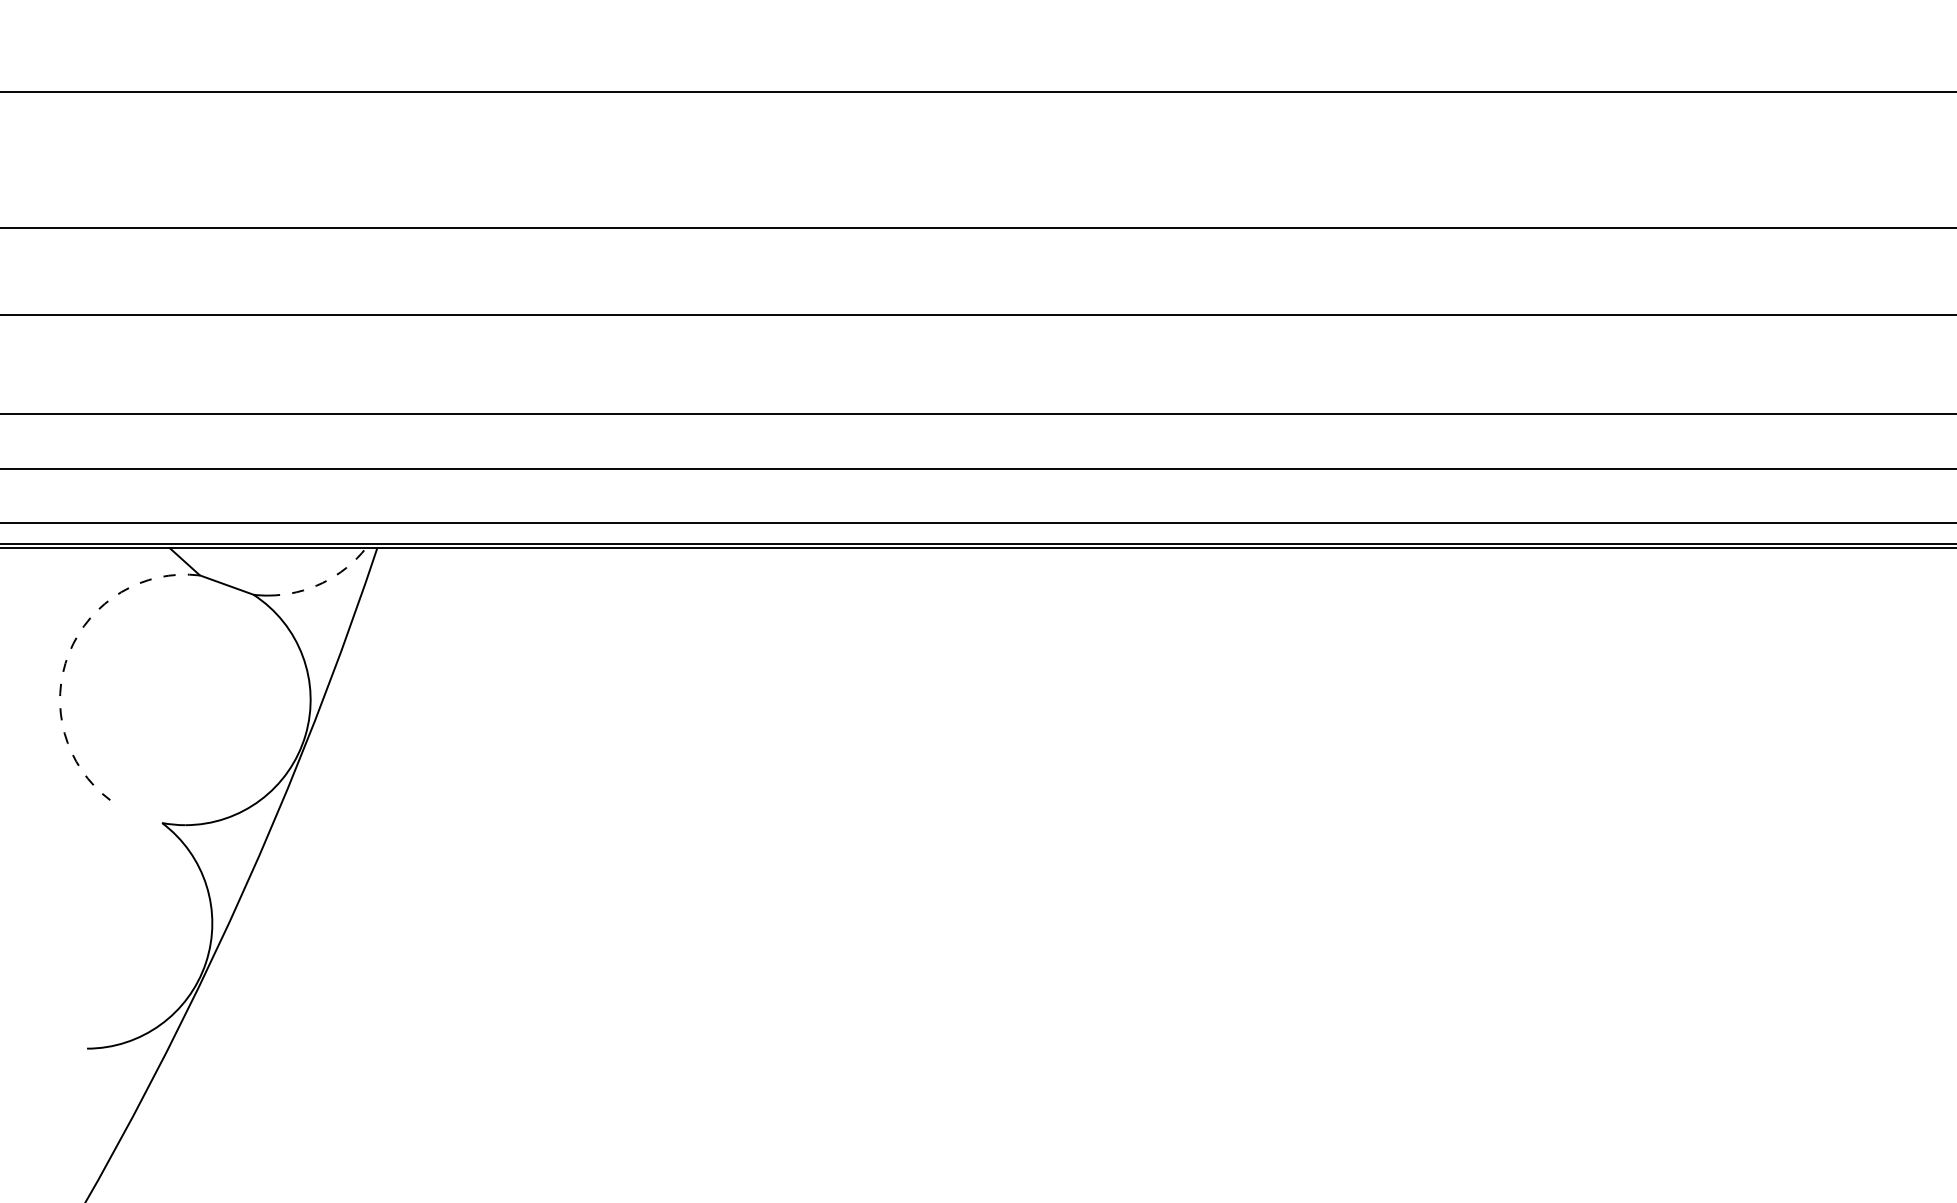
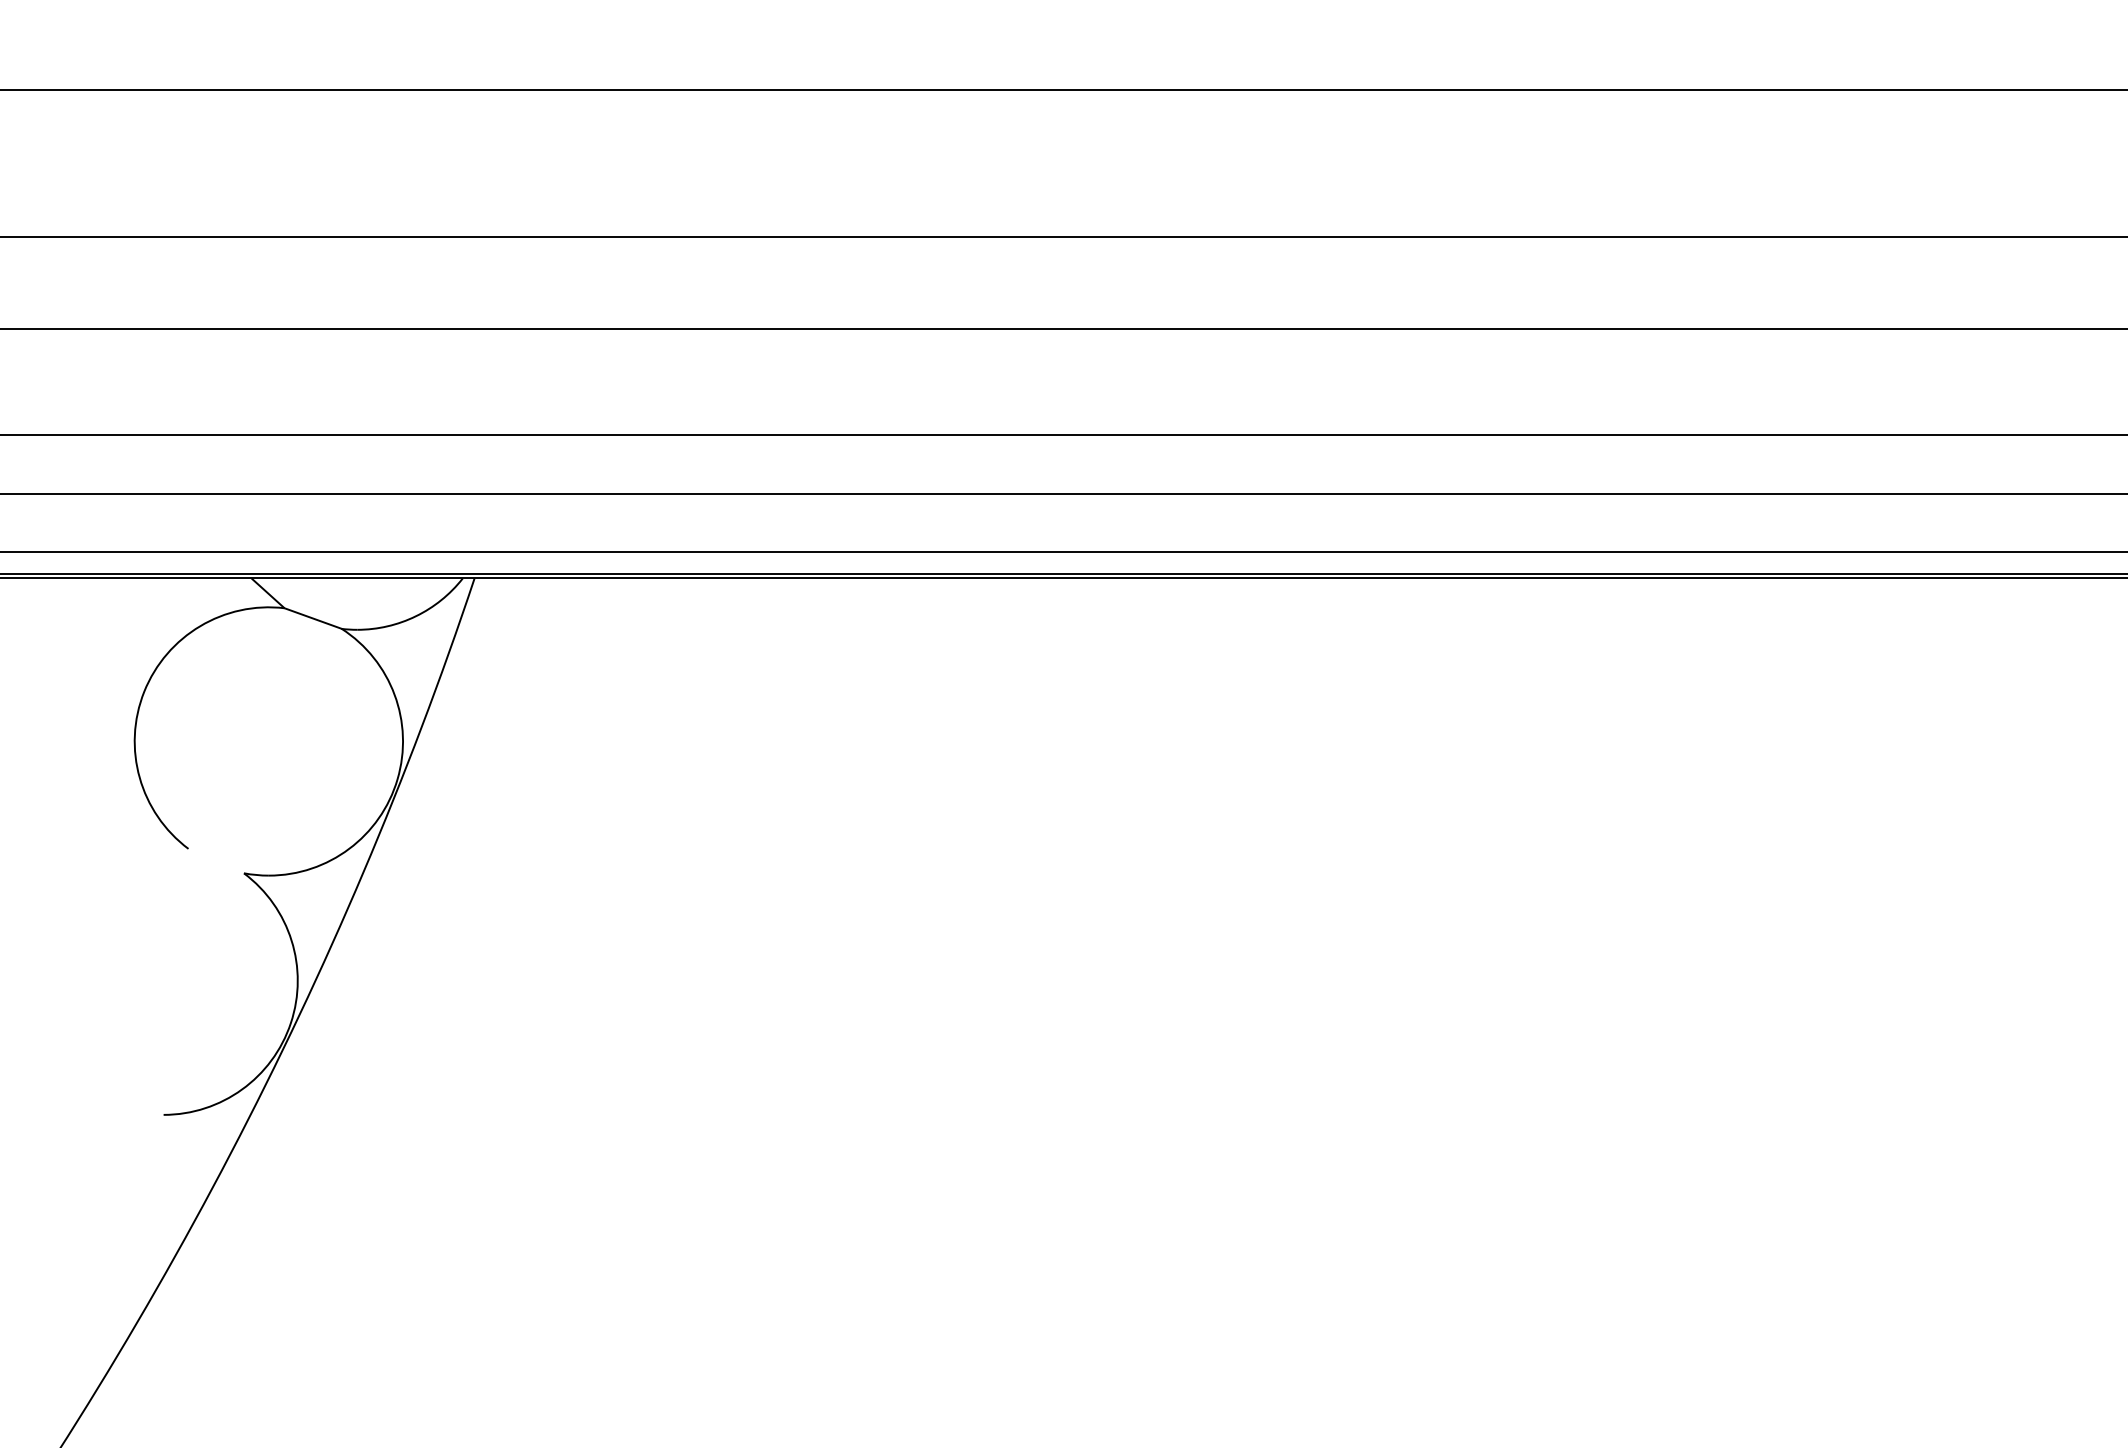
arc: (322, 583) -> (415, 616), dashed -> solid
arc: (69, 653) -> (144, 691), dashed -> solid

